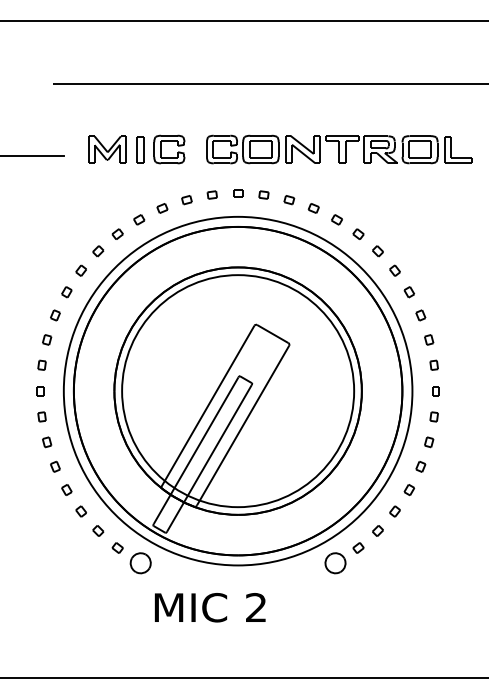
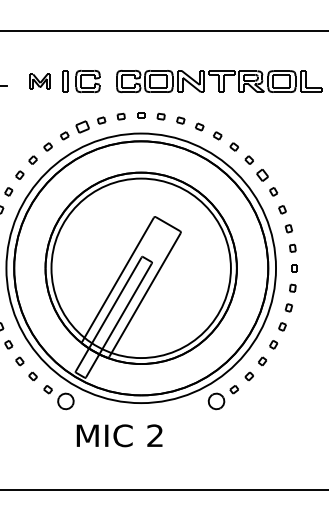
part: (107, 149) -> (40, 81), size x0.7
part: (162, 208) -> (82, 127), size x1.6
part: (394, 270) -> (262, 175), size x1.4

